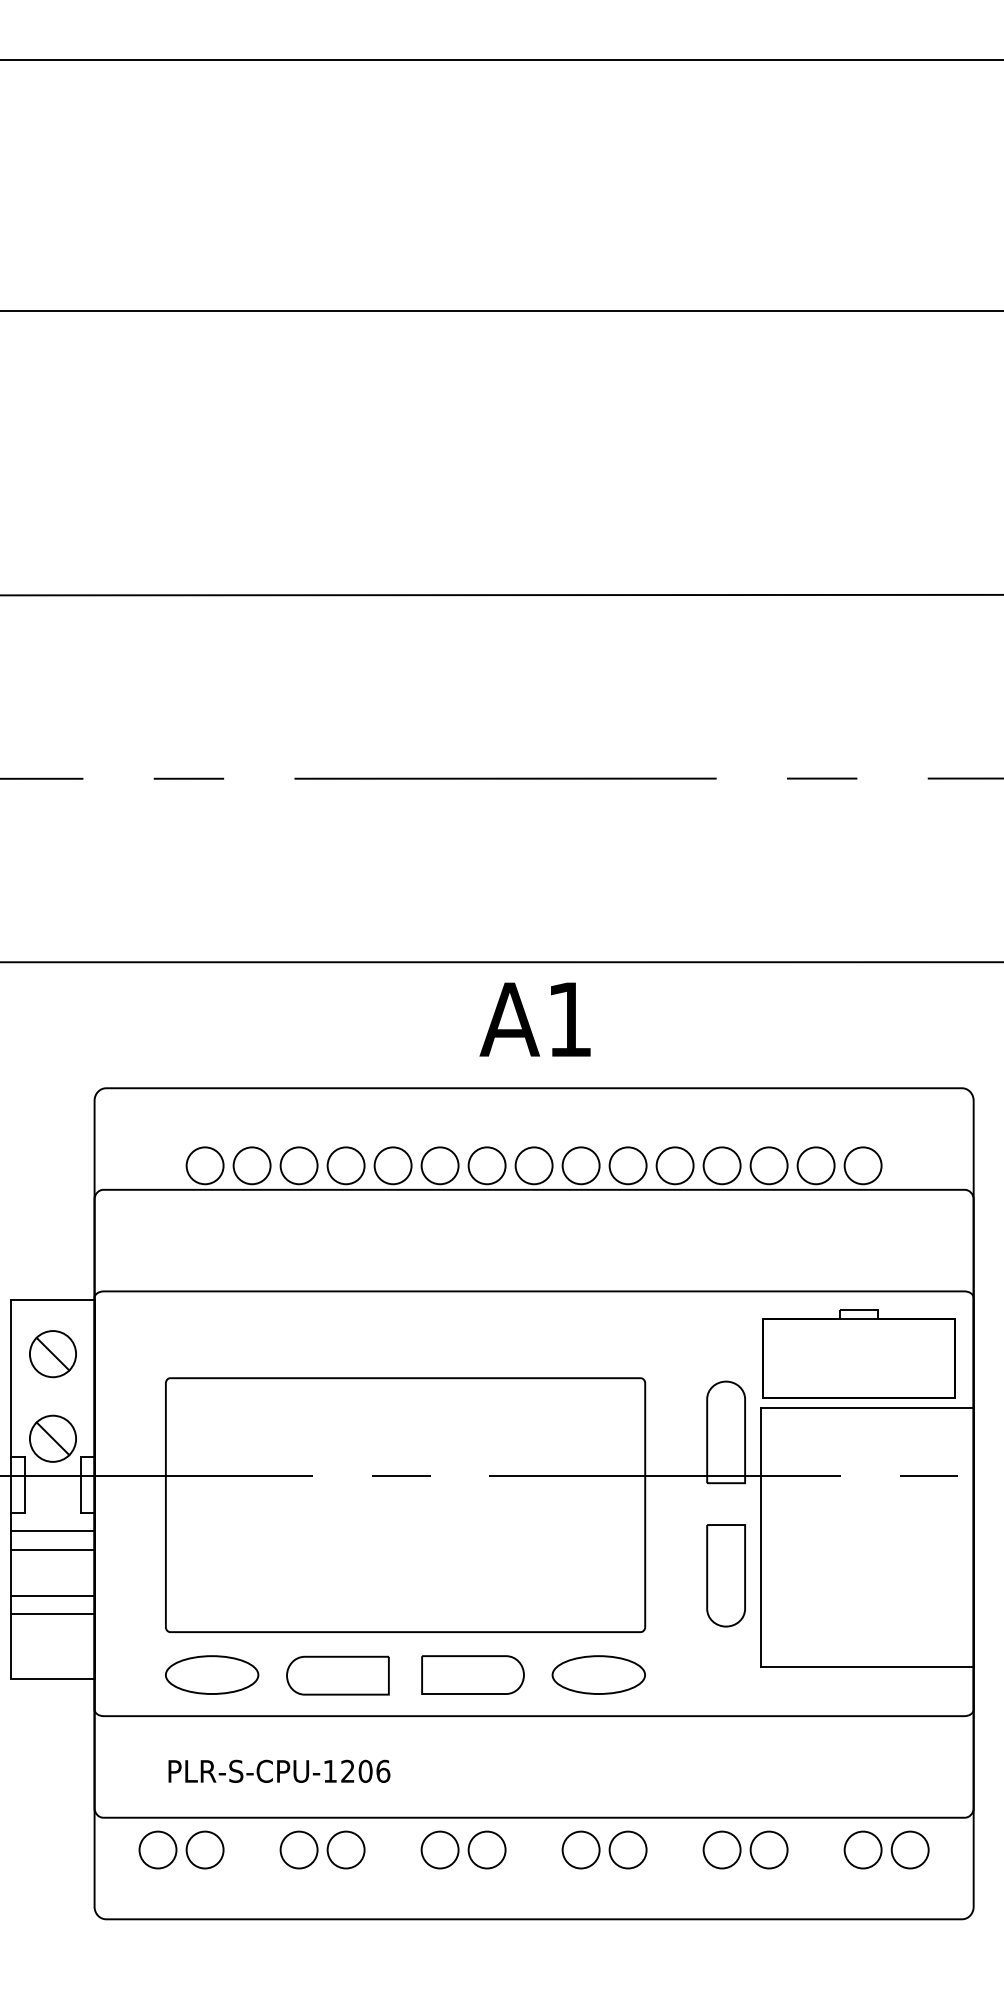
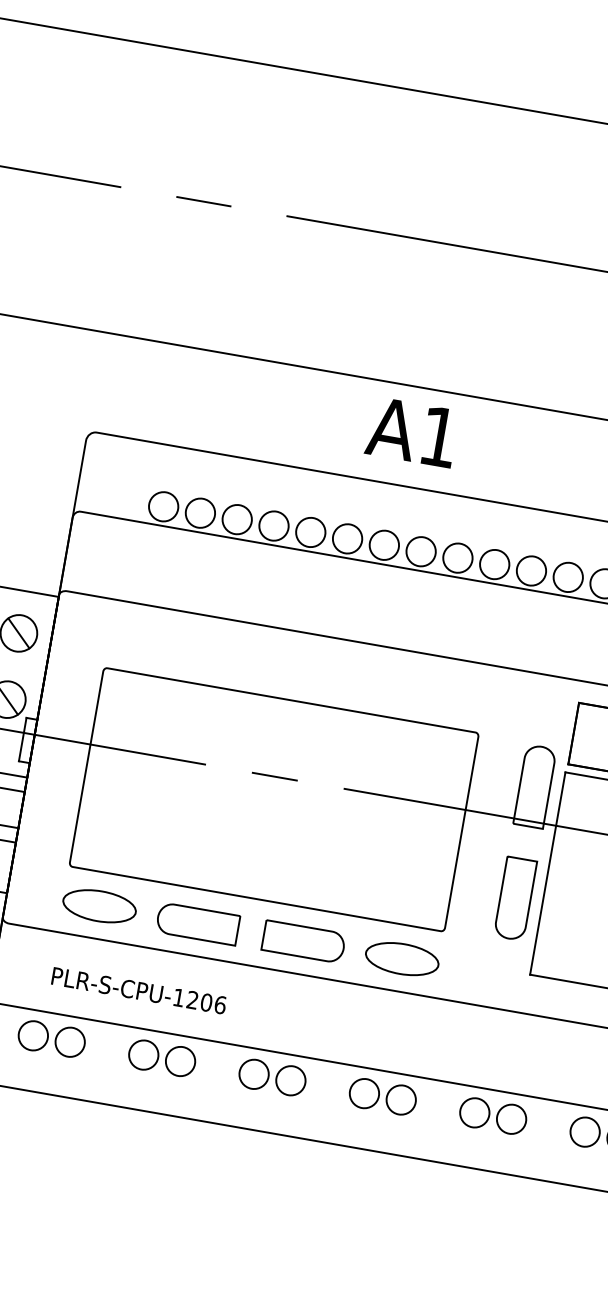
text: (534, 1019) -> (411, 432), moved

